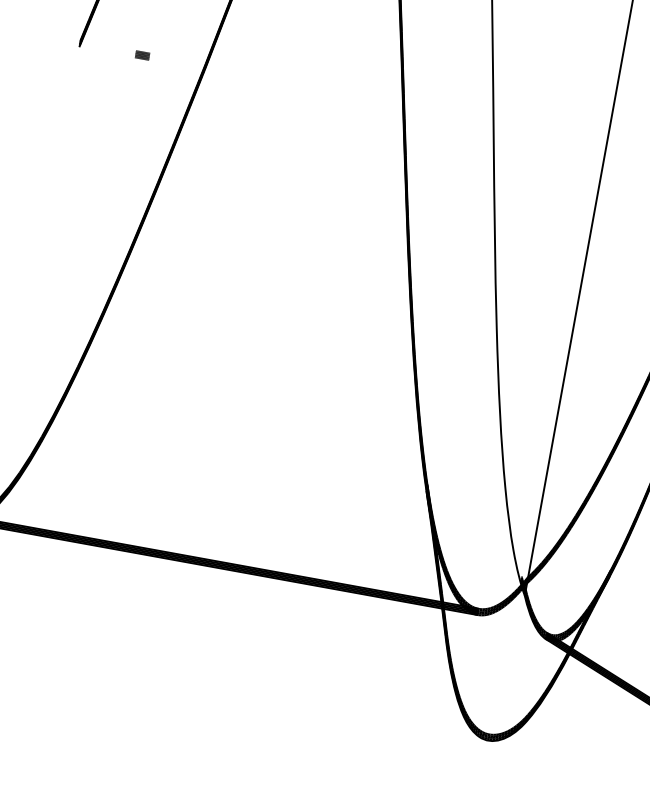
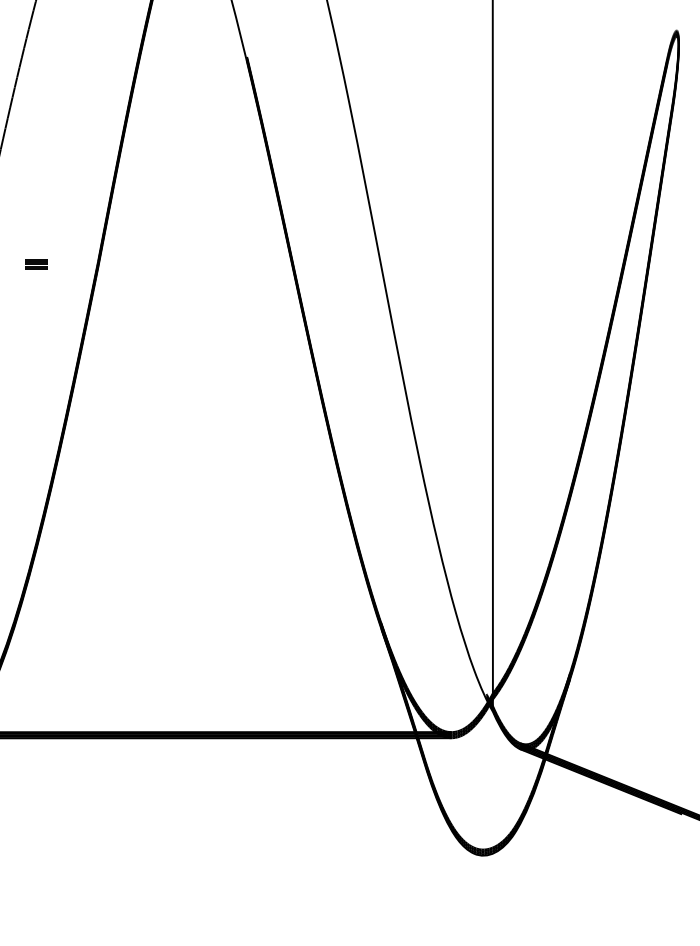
part: (142, 55) -> (36, 264), size x1.6

